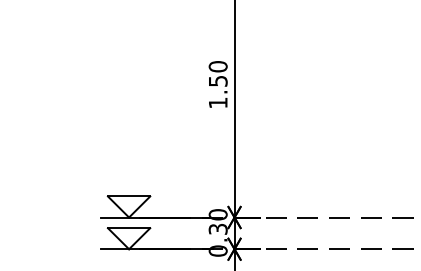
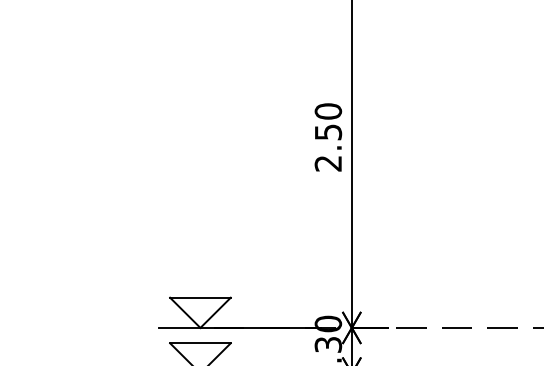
text: (217, 102) -> (327, 162), 1.50 -> 2.50

